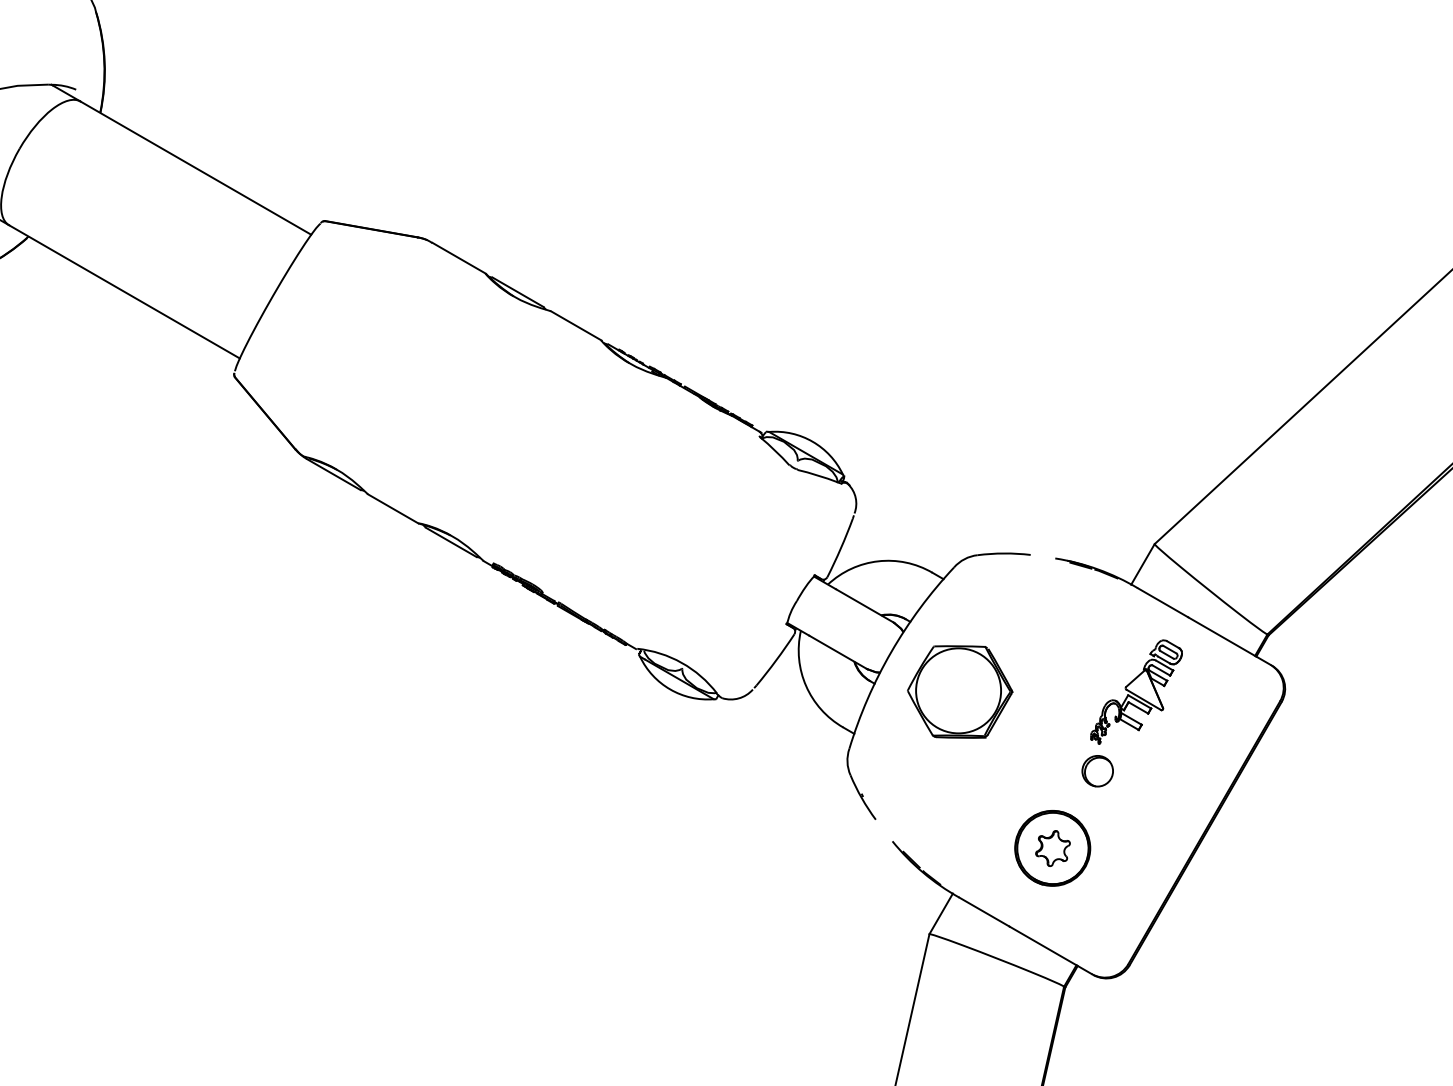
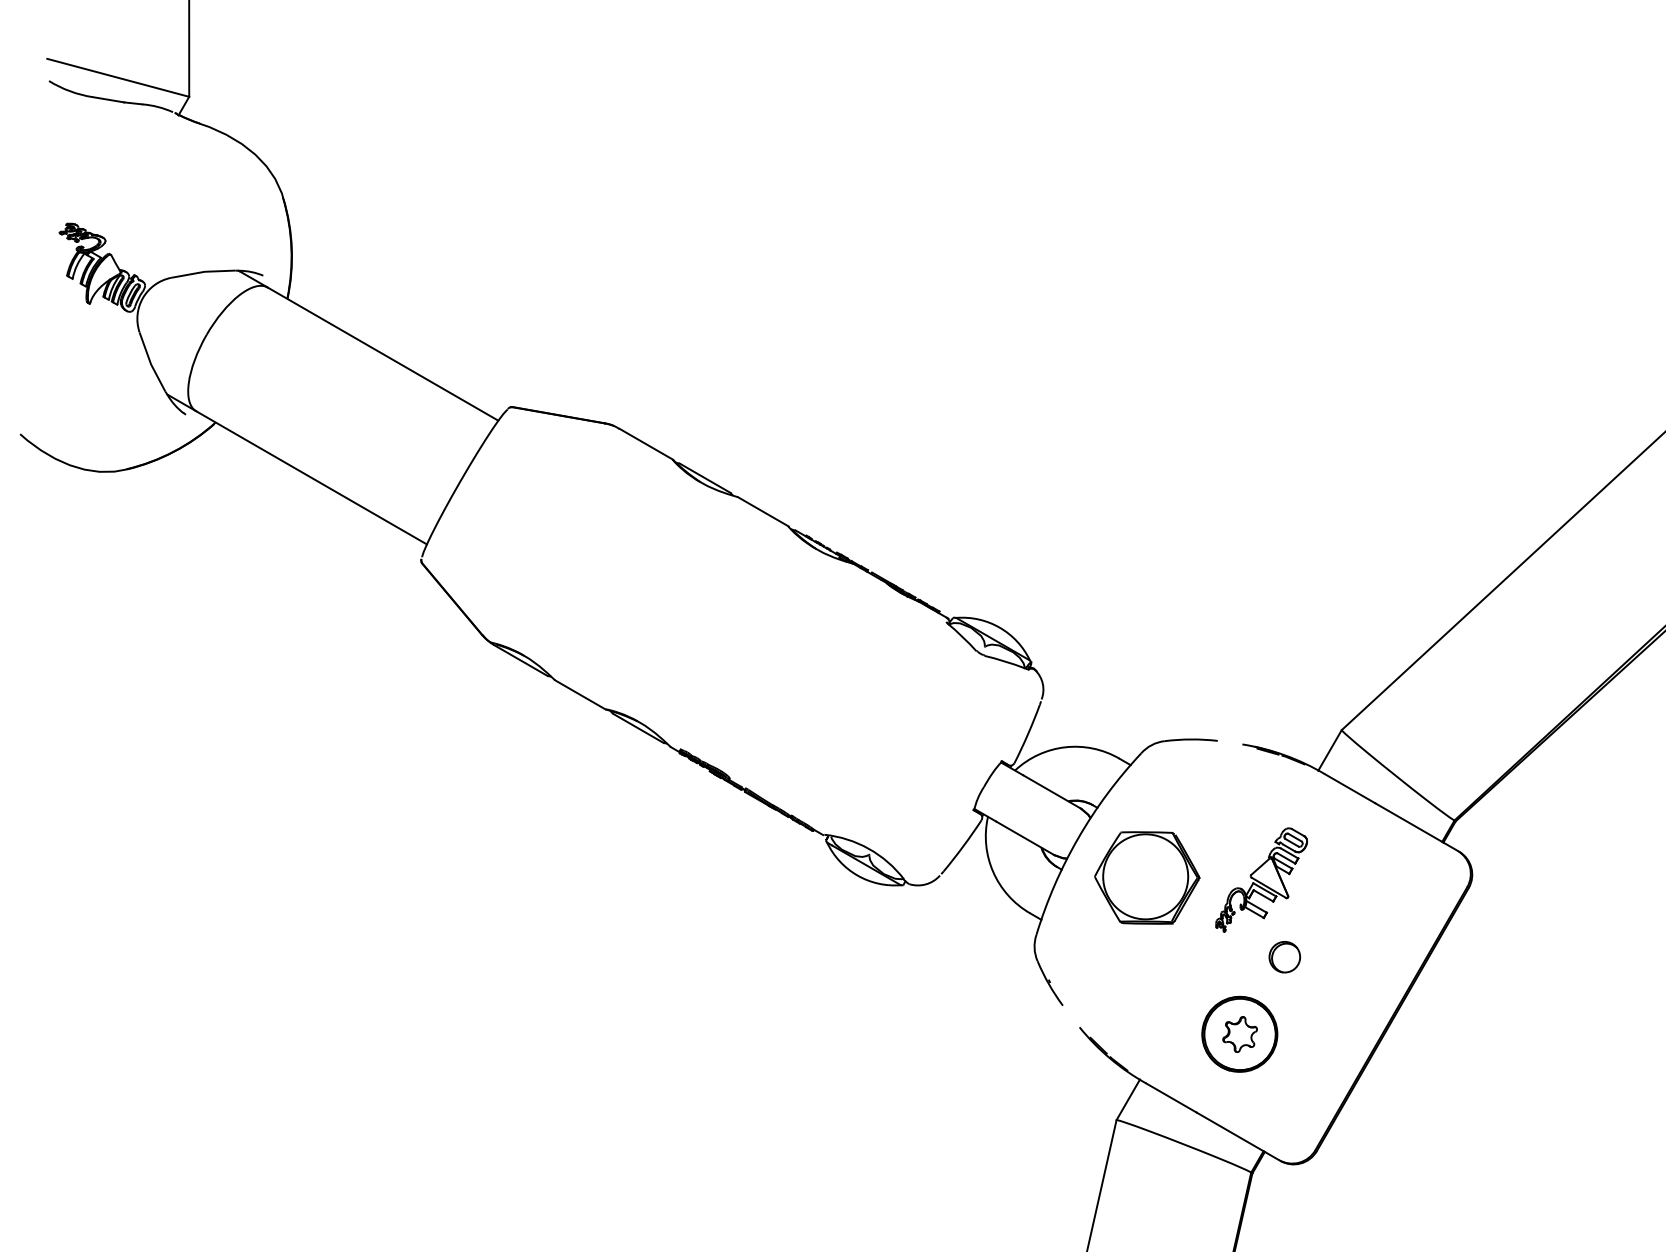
part: (1136, 691) -> (1261, 879), moved

